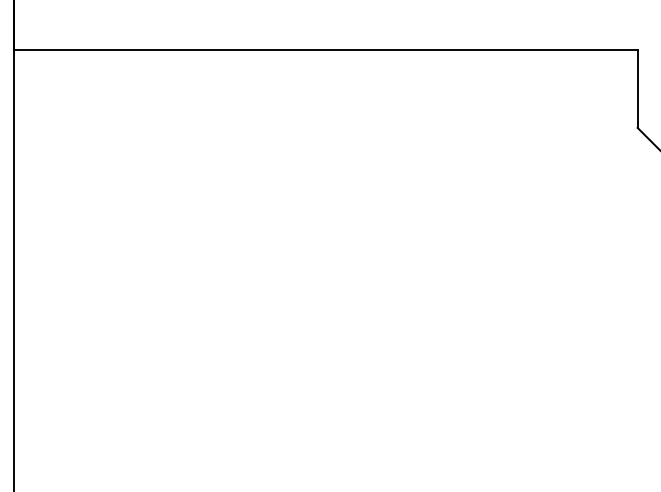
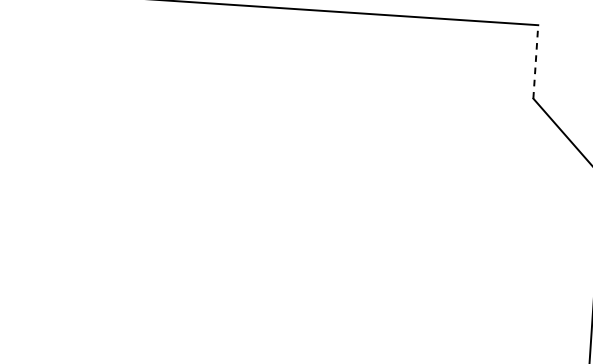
line: (637, 88) -> (535, 61), solid -> dashed

